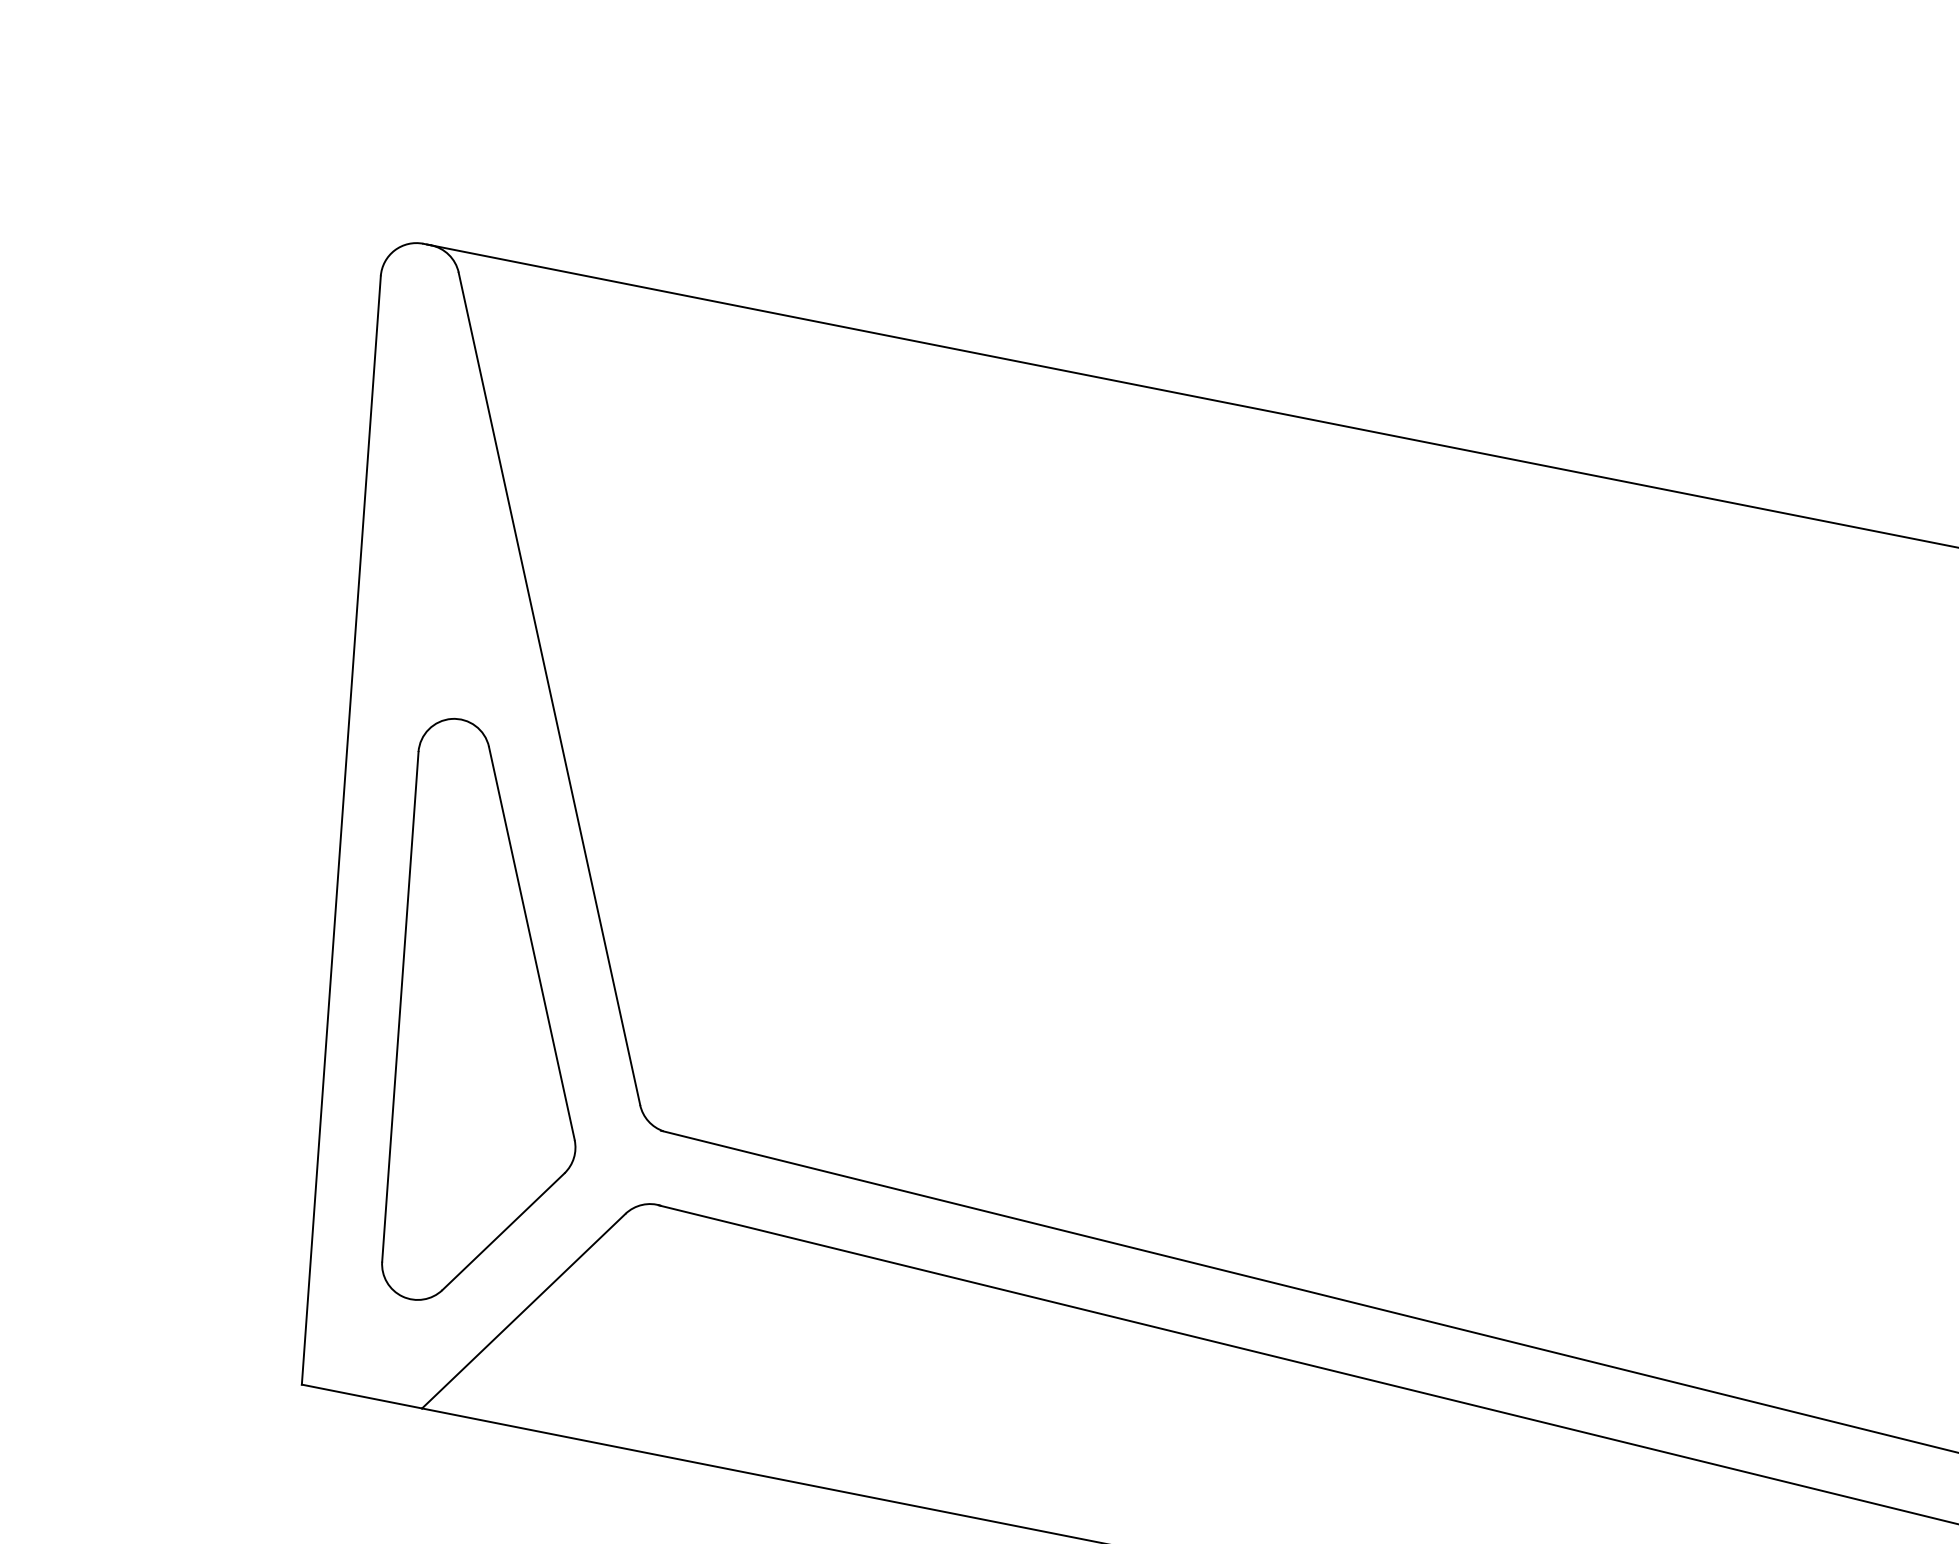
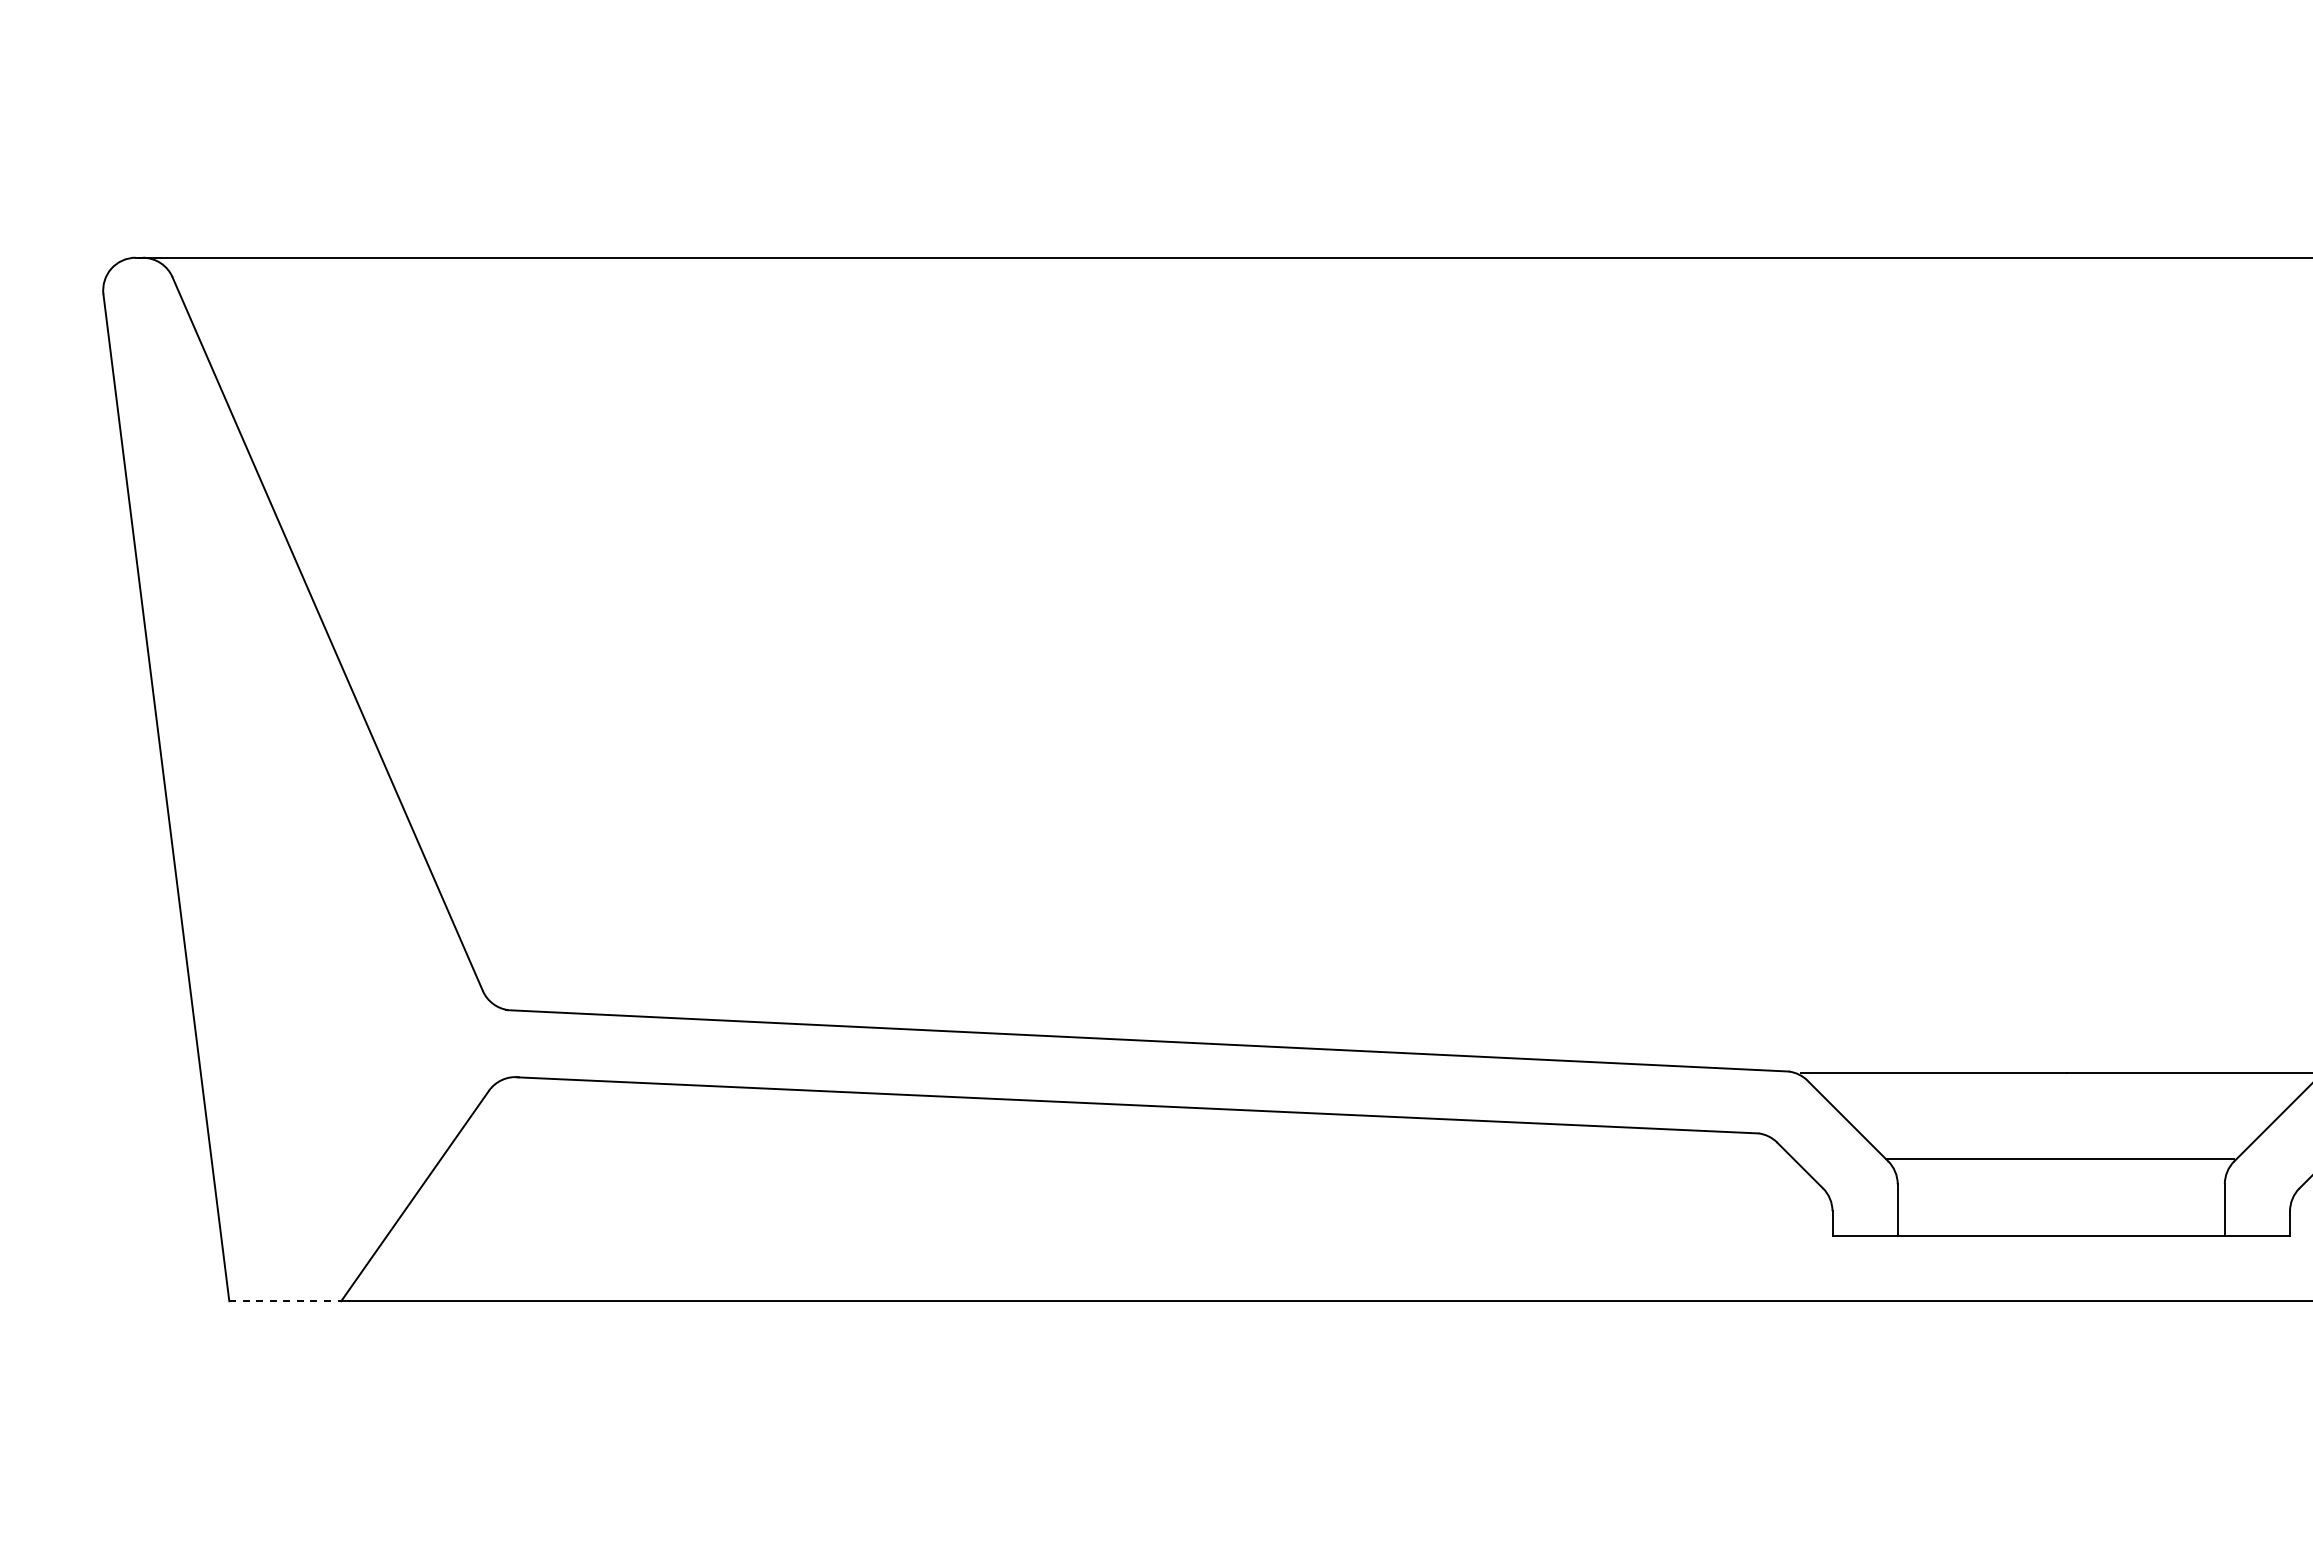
part: (482, 1018) -> (326, 941), removed
line: (362, 1396) -> (285, 1301), solid -> dashed

